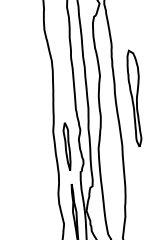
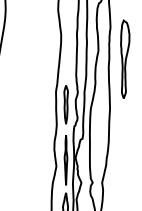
part: (136, 97) -> (125, 58), moved

